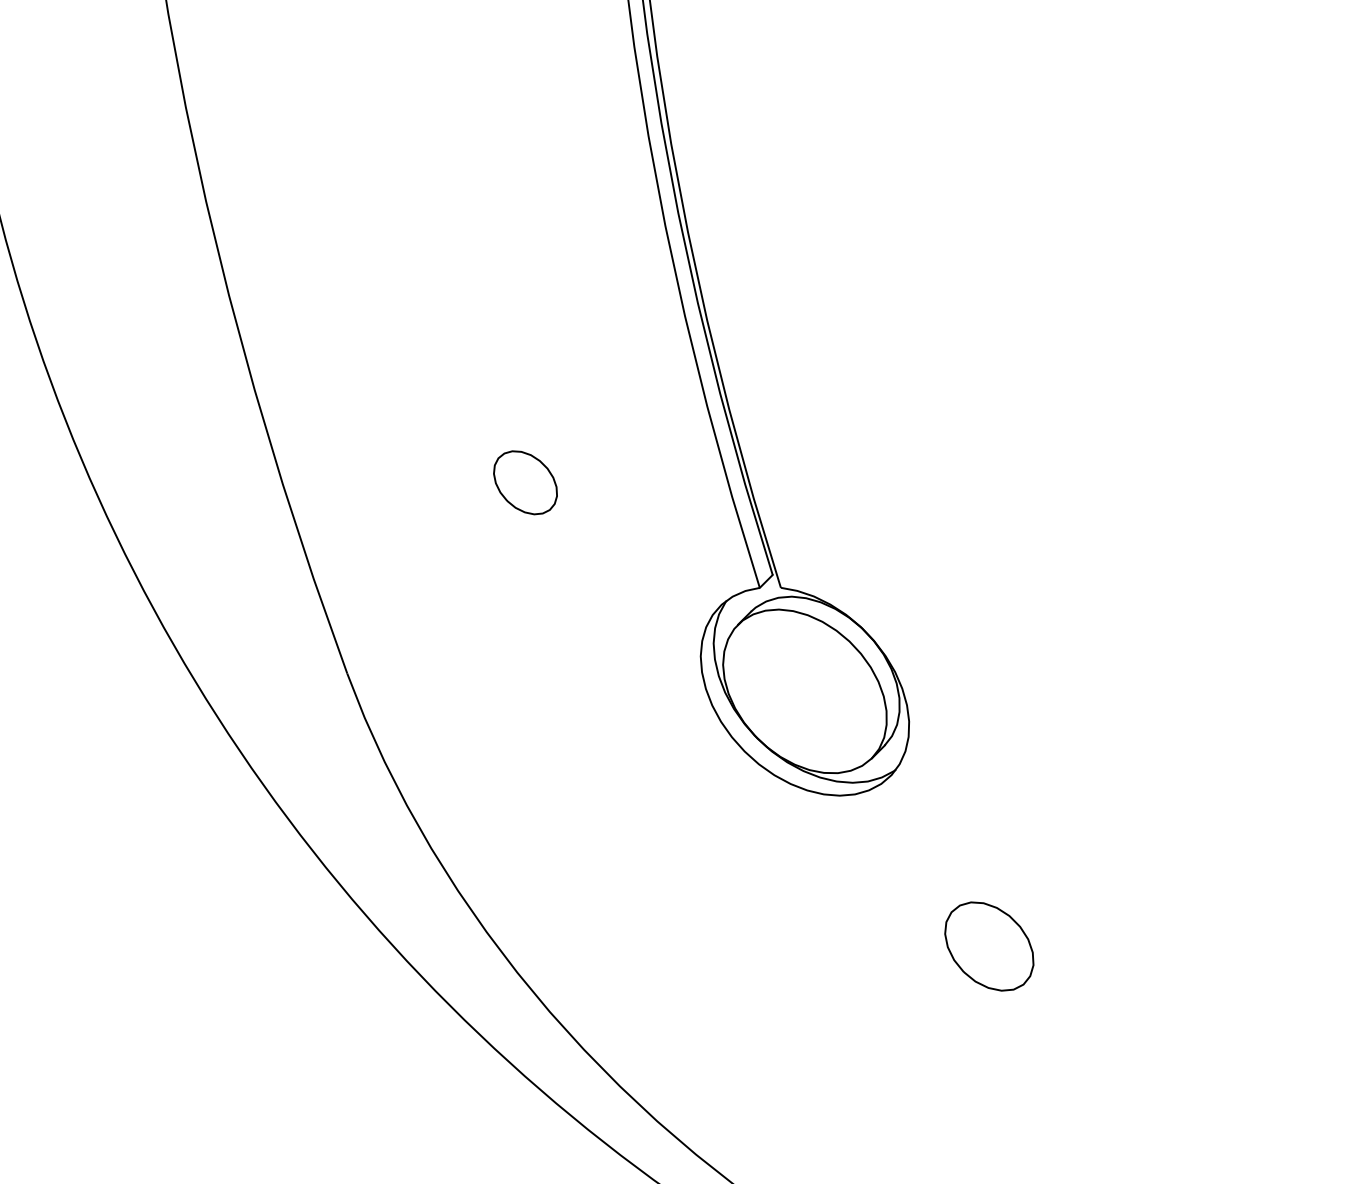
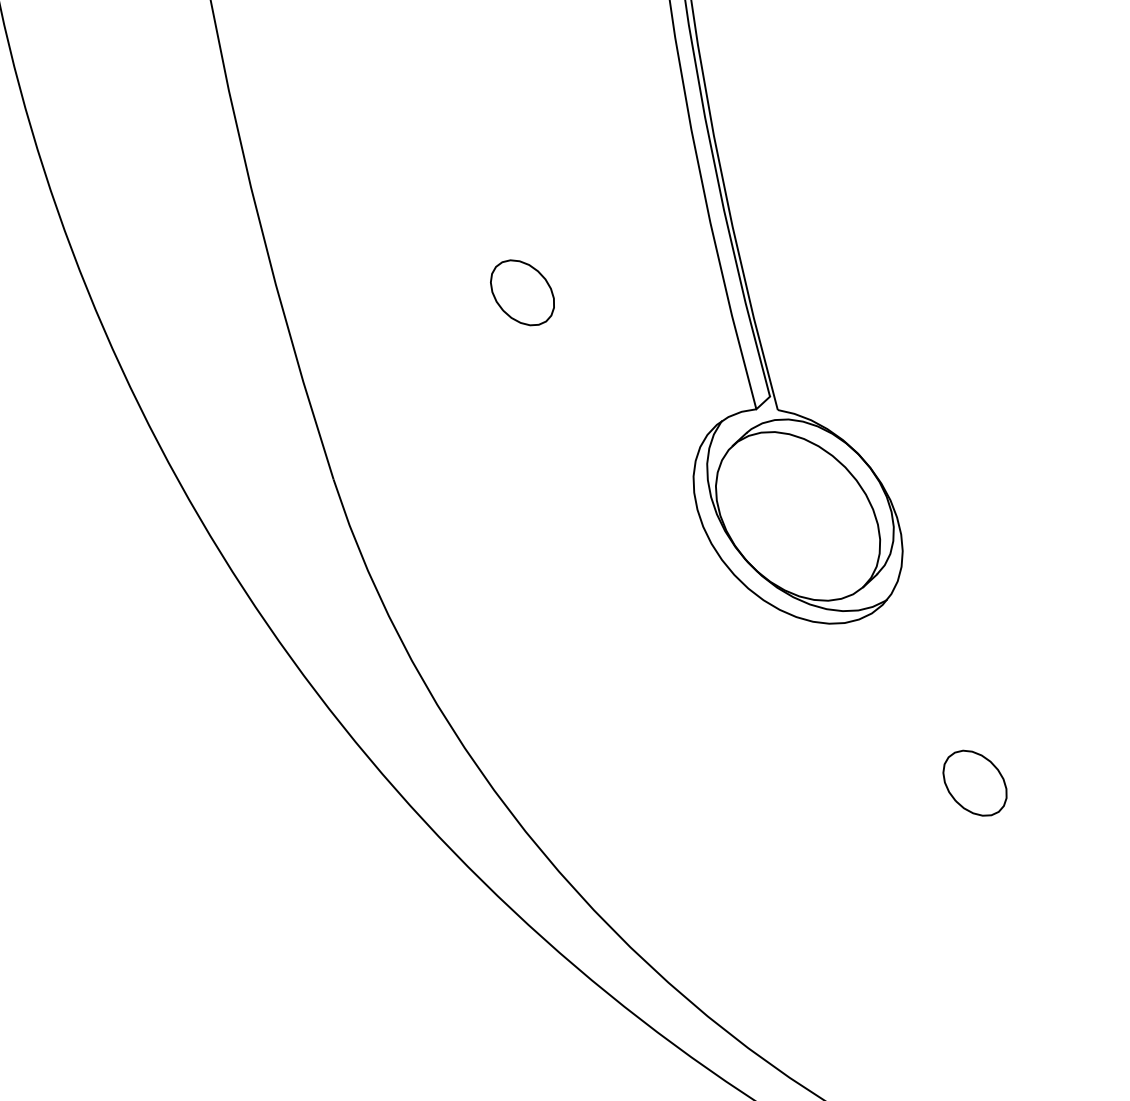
part: (989, 946) -> (975, 783), size x0.71

